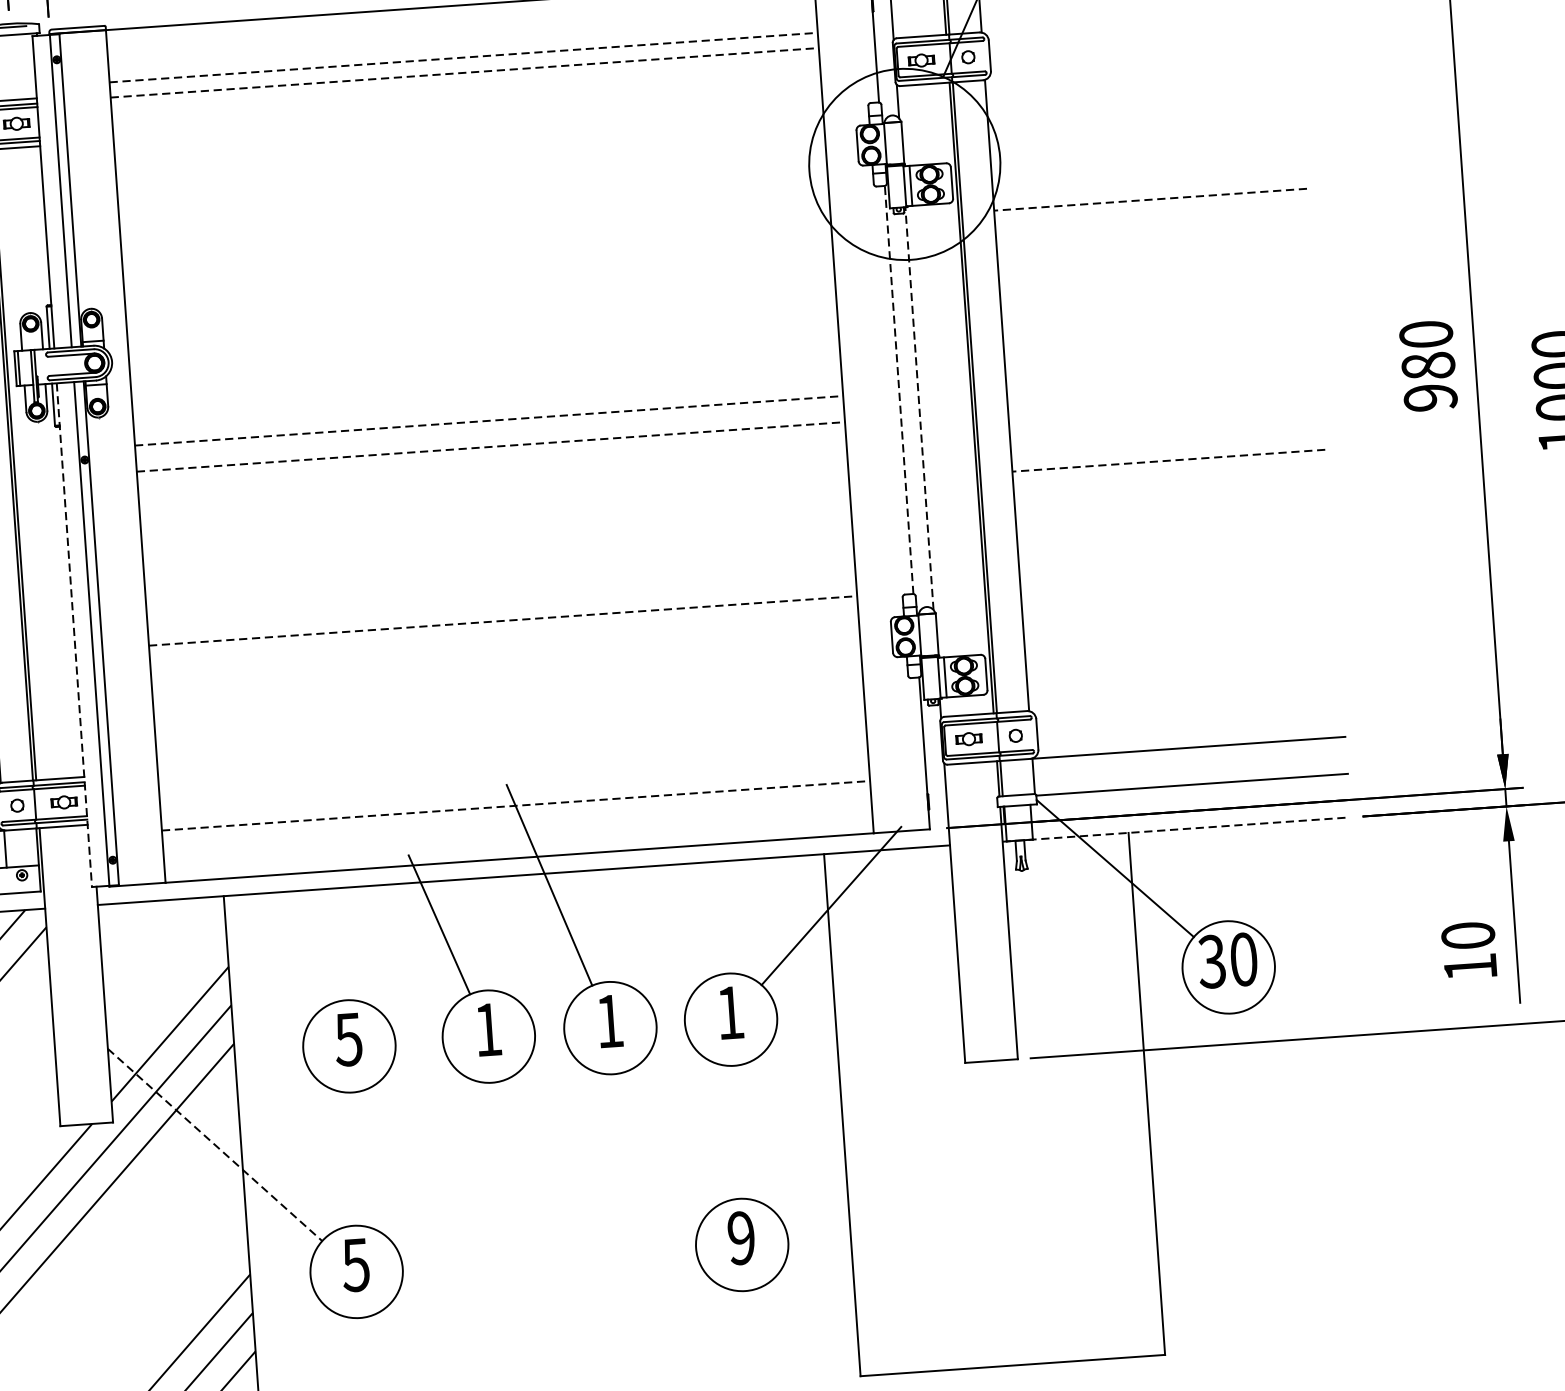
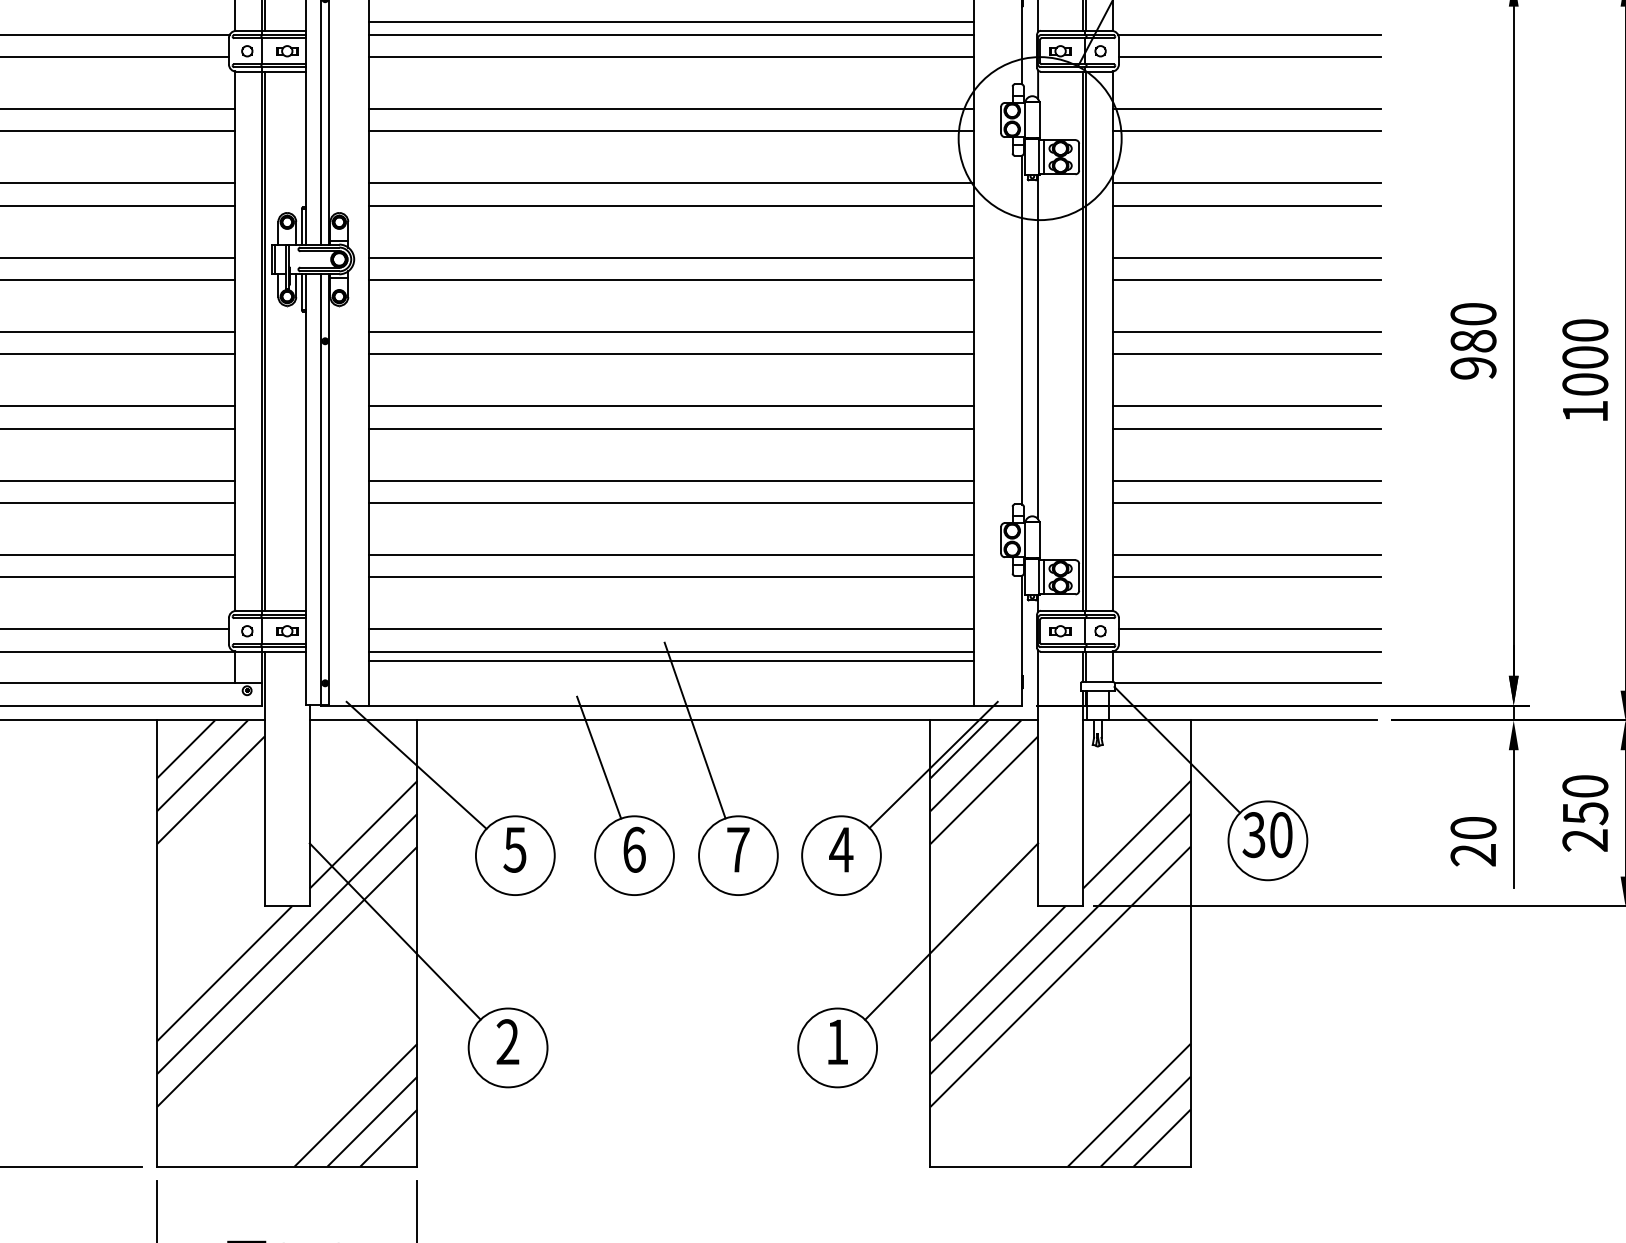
line: (1140, 25) -> (1248, 34), added
line: (1143, 51) -> (1249, 56), added
line: (463, 57) -> (671, 21), dashed -> solid
line: (464, 72) -> (671, 34), dashed -> solid
line: (465, 98) -> (670, 56), added
line: (1143, 112) -> (1246, 108), added
line: (1145, 139) -> (1246, 131), added
line: (469, 159) -> (670, 108), added
line: (471, 186) -> (670, 131), added
line: (1151, 199) -> (1247, 183), dashed -> solid
line: (1151, 225) -> (1246, 205), added
line: (475, 247) -> (670, 183), added
line: (477, 272) -> (670, 205), added
line: (1155, 286) -> (1246, 257), added
line: (1157, 312) -> (1246, 279), added
line: (482, 333) -> (670, 257), added
line: (483, 359) -> (670, 279), added
line: (1162, 373) -> (1246, 331), added
line: (898, 389) -> (1021, 329), dashed -> solid
line: (1163, 400) -> (1246, 354), added
line: (919, 407) -> (1038, 346), dashed -> solid
line: (489, 420) -> (671, 331), dashed -> solid
line: (491, 447) -> (671, 354), dashed -> solid
line: (1169, 460) -> (1247, 406), dashed -> solid
line: (1169, 486) -> (1246, 428), added
line: (494, 508) -> (670, 406), added
line: (495, 533) -> (670, 428), added
line: (1174, 547) -> (1246, 480), added
line: (1175, 573) -> (1246, 502), added
line: (500, 594) -> (670, 480), added
line: (503, 620) -> (671, 502), dashed -> solid
line: (1180, 635) -> (1246, 555), added
line: (74, 636) -> (305, 490), dashed -> solid
line: (1182, 661) -> (1246, 577), added
line: (506, 682) -> (670, 555), added
line: (508, 708) -> (670, 577), added
line: (1189, 721) -> (1249, 629), added
line: (512, 769) -> (670, 629), added
line: (514, 794) -> (670, 651), added
line: (516, 805) -> (671, 660), dashed -> solid
line: (1173, 829) -> (1229, 720), dashed -> solid
line: (226, 947) -> (416, 764), added
text: (1469, 967) -> (1472, 855), 10 -> 20
text: (730, 1012) -> (841, 849), 1 -> 4
text: (610, 1020) -> (738, 849), 1 -> 7
text: (488, 1029) -> (634, 849), 1 -> 6
line: (865, 1099) -> (951, 931), added
hatch: (994, 1104) -> (1060, 943), added
line: (215, 1144) -> (395, 931), dashed -> solid
text: (741, 1238) -> (837, 1042), 9 -> 1
text: (355, 1265) -> (507, 1042), 5 -> 2

